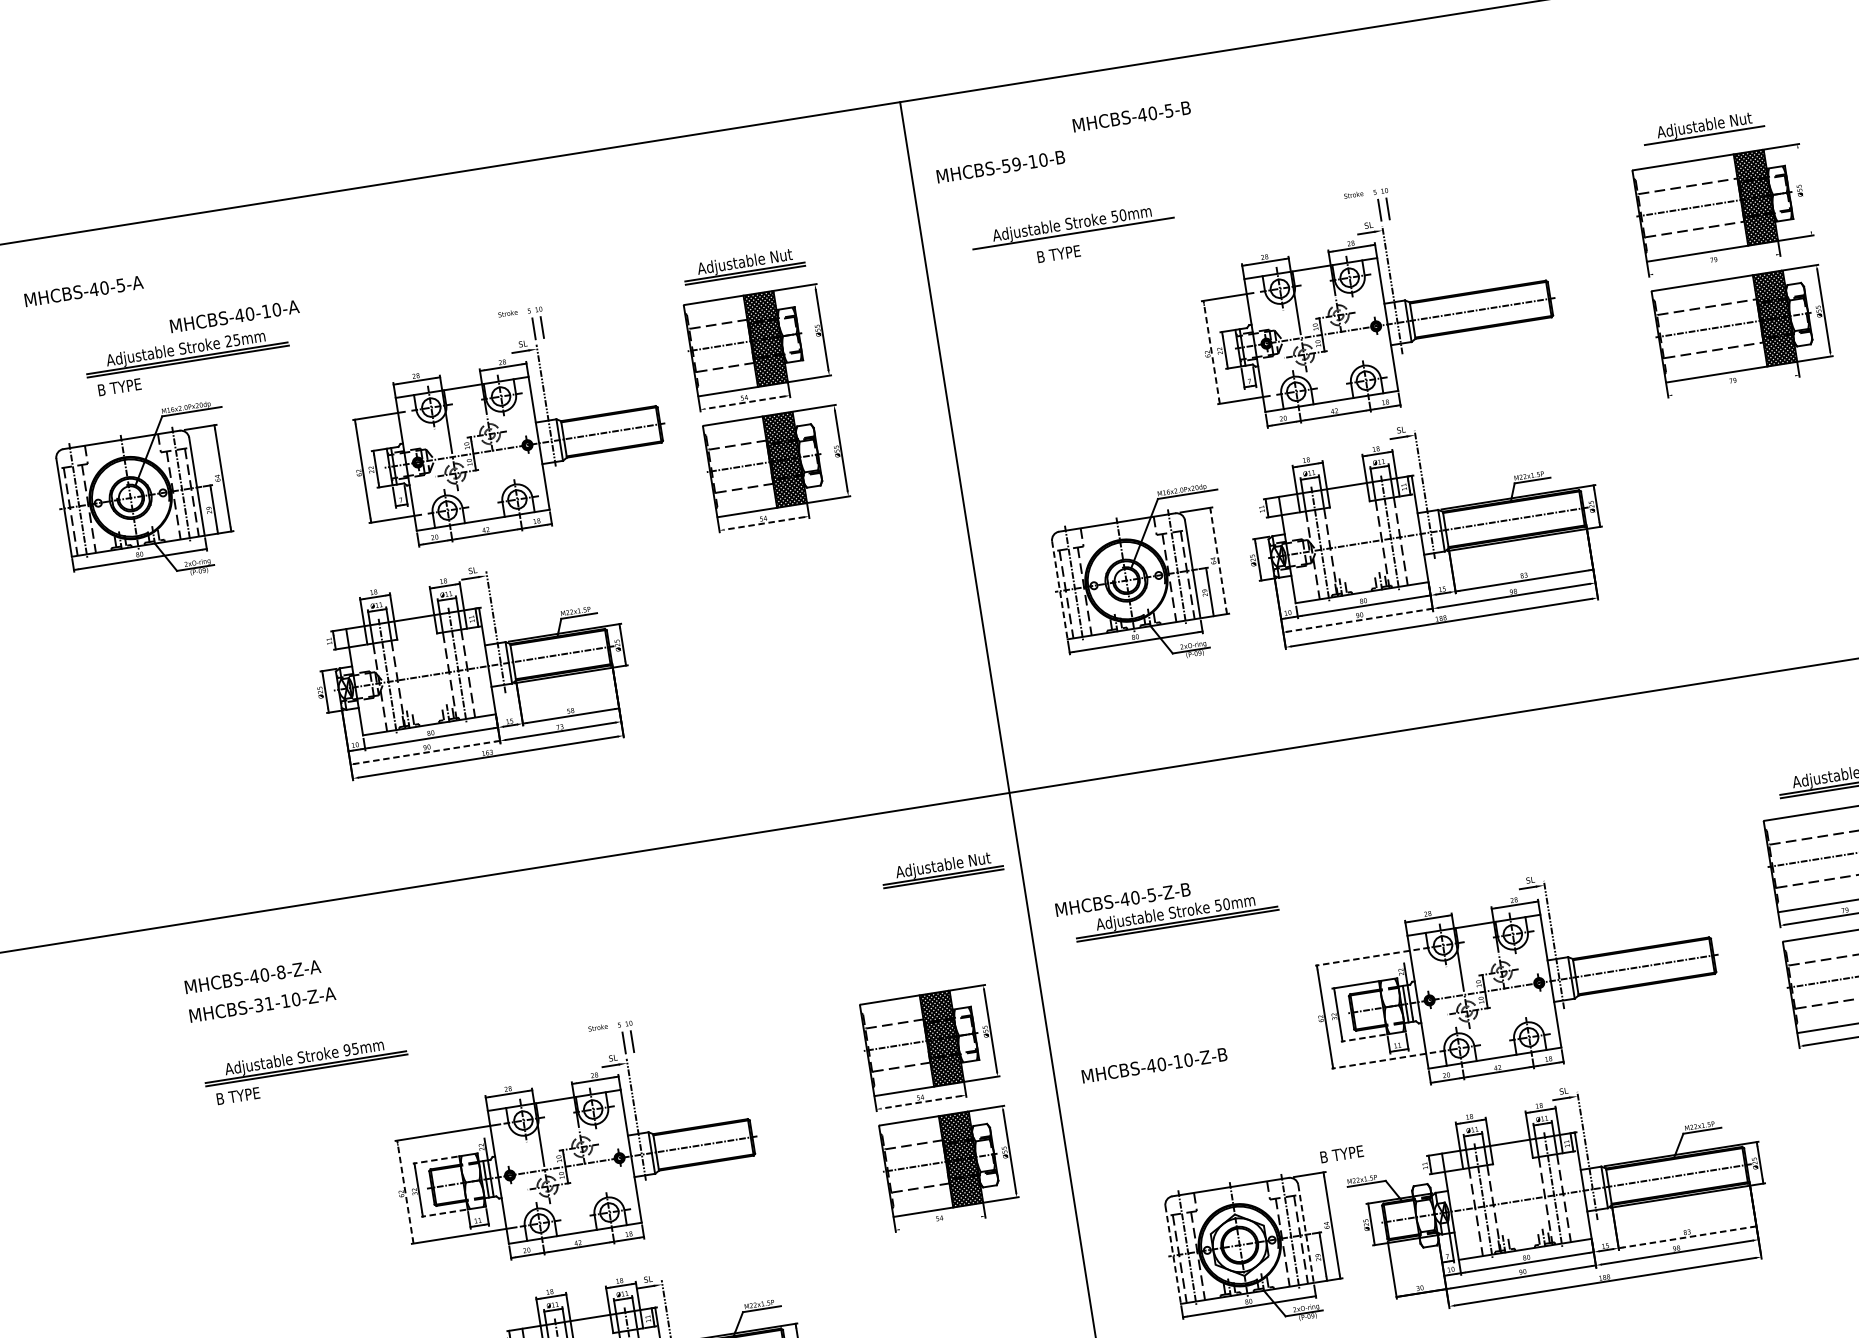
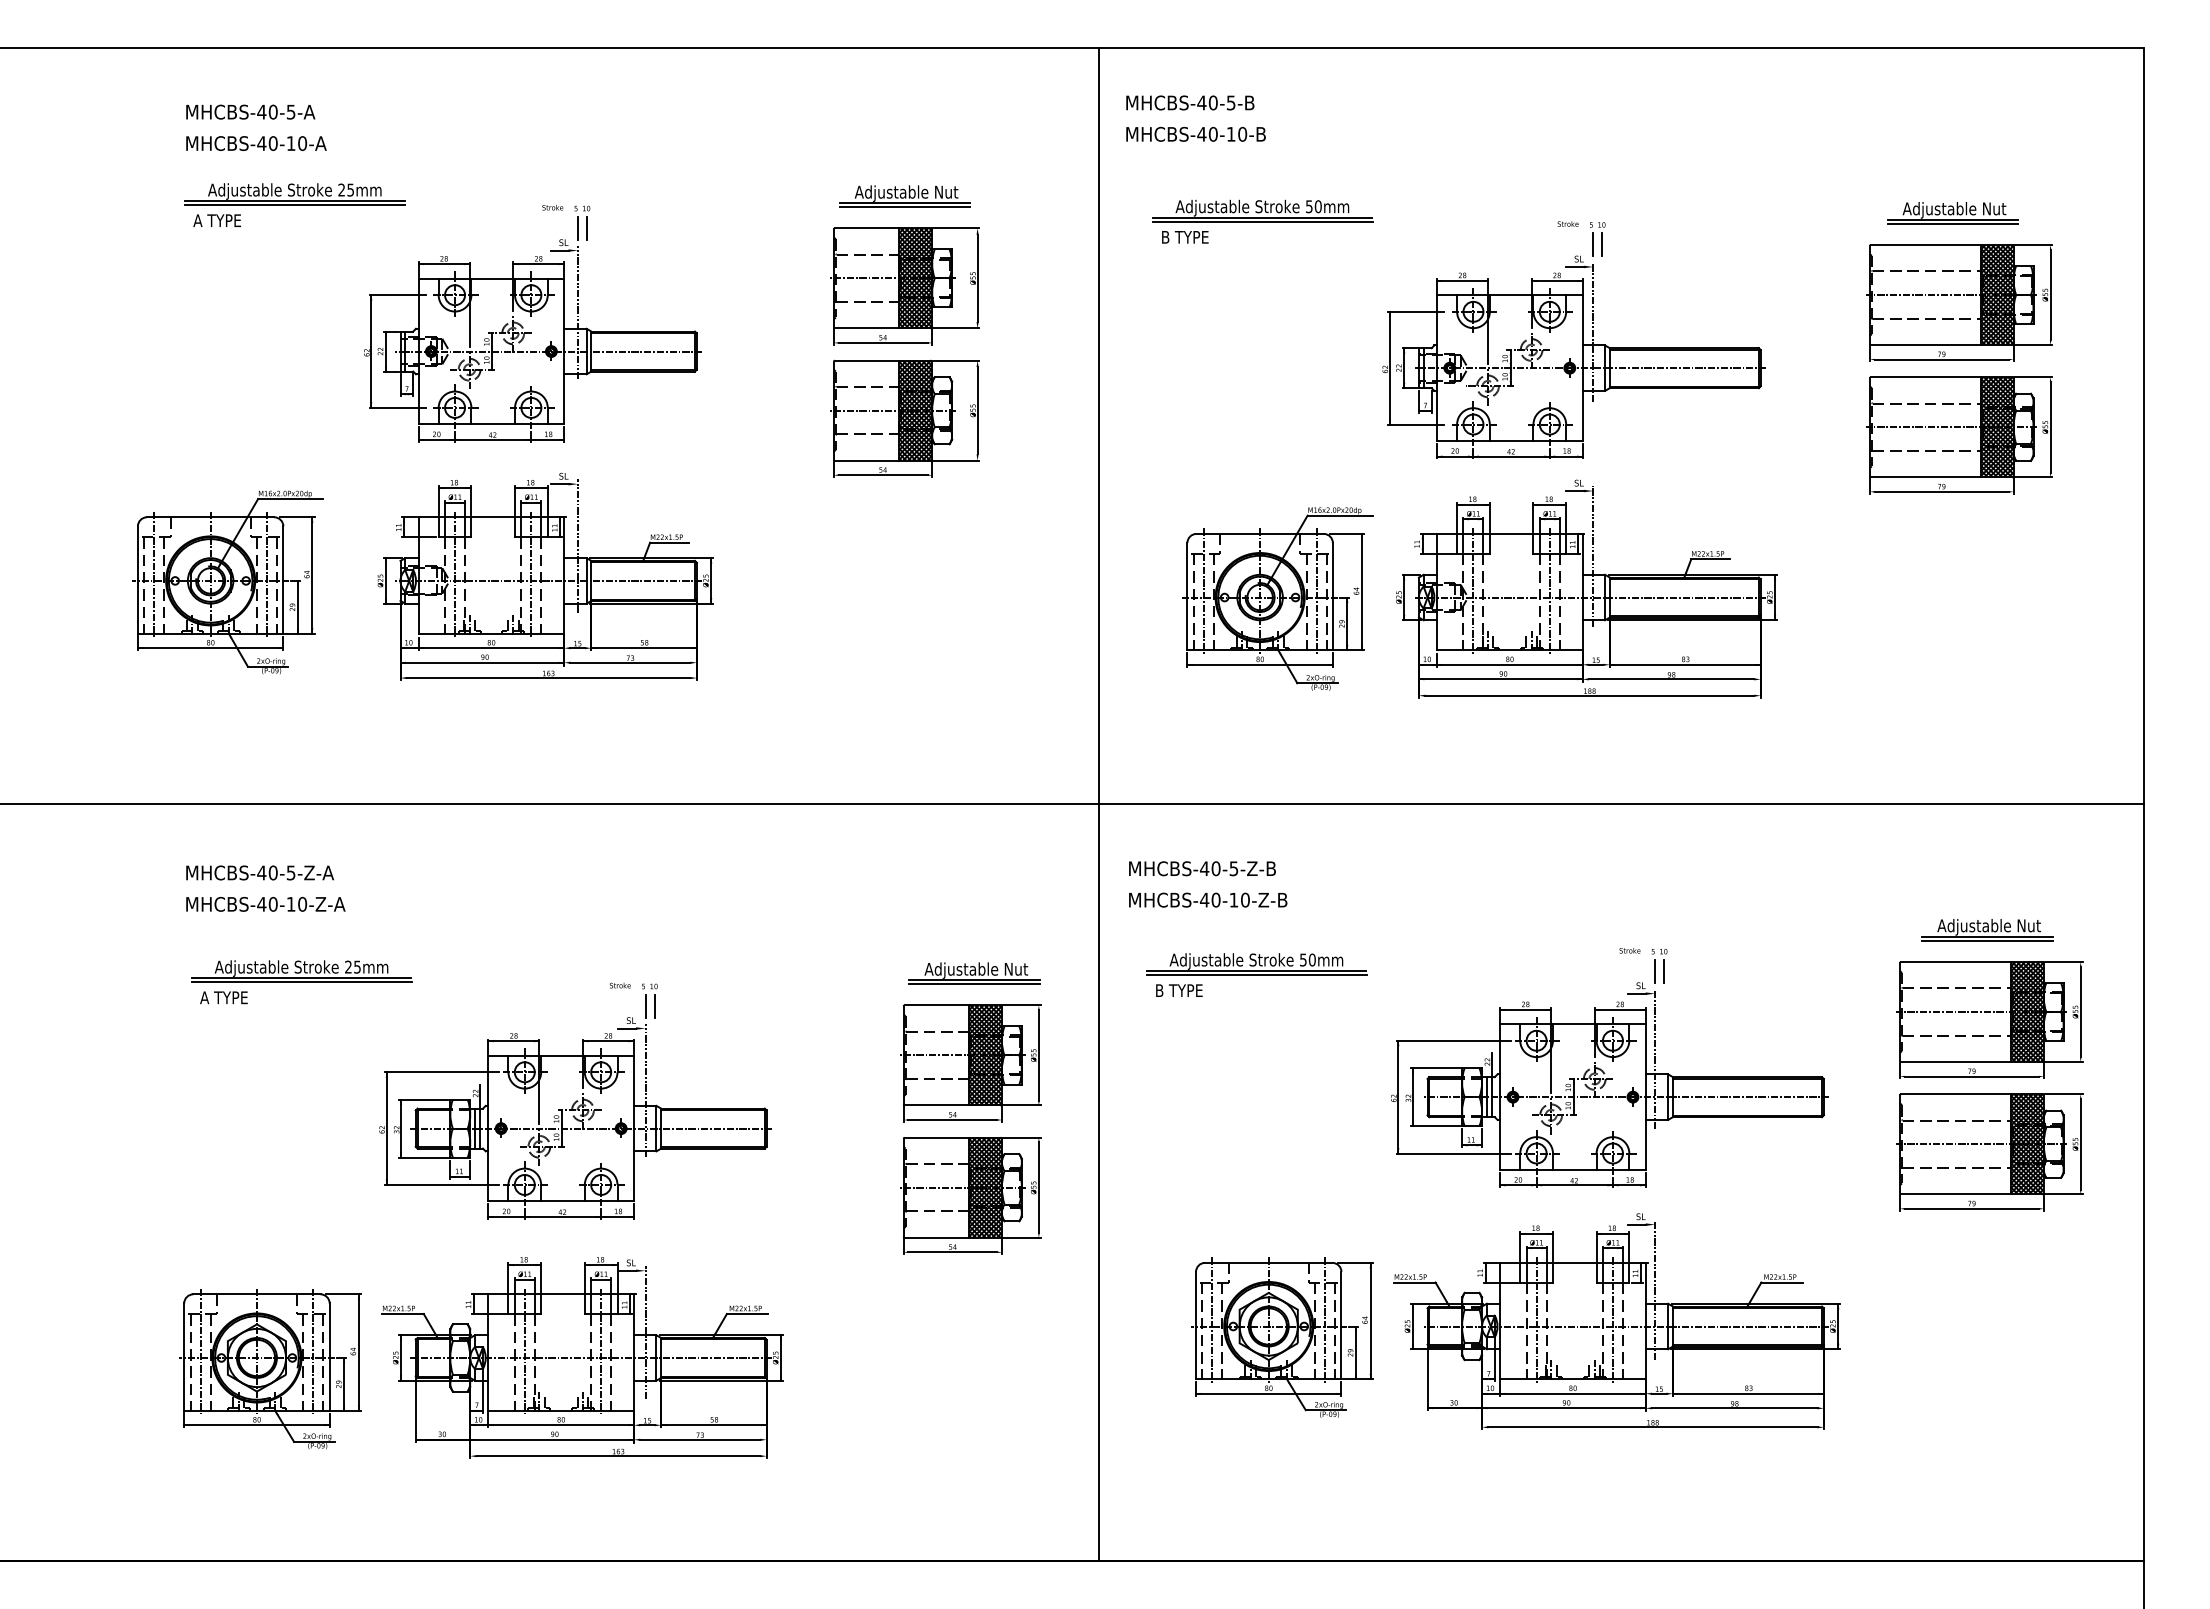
text: (1131, 116) -> (1190, 102), moved
line: (1704, 138) -> (1952, 223), added
text: (1011, 165) -> (1207, 134), MHCBS-59-10-B -> MHCBS-40-10-B
line: (1804, 189) -> (2050, 294), added
line: (1074, 236) -> (1262, 221), added
text: (1059, 254) -> (1185, 237), moved
line: (1714, 264) -> (1941, 359), added
text: (83, 290) -> (250, 111), moved
text: (234, 316) -> (256, 143), moved
line: (1211, 351) -> (1389, 367), dashed -> solid
line: (1733, 385) -> (1941, 491), added
text: (101, 389) -> (197, 220), B TYPE -> A TYPE
line: (745, 402) -> (883, 342), dashed -> solid
part: (506, 422) -> (532, 323), moved
part: (146, 497) -> (227, 582), moved
line: (764, 523) -> (883, 475), dashed -> solid
line: (1218, 560) -> (1361, 591), dashed -> solid
line: (1059, 590) -> (1187, 596), dashed -> solid
line: (1357, 620) -> (1500, 679), dashed -> solid
line: (425, 752) -> (482, 662), dashed -> solid
part: (1539, 859) -> (1654, 965), added
part: (942, 869) -> (974, 973), moved
text: (1122, 899) -> (1202, 868), moved
line: (1367, 957) -> (1453, 1040), dashed -> solid
text: (280, 972) -> (290, 872), MHCBS-40-8-Z-A -> MHCBS-40-5-Z-A
text: (263, 1003) -> (267, 903), MHCBS-31-10-Z-A -> MHCBS-40-10-Z-A
line: (1363, 1038) -> (1435, 1126), dashed -> solid
text: (347, 1049) -> (348, 966), 95mm -> 25mm
line: (1383, 1060) -> (1453, 1153), dashed -> solid
text: (1154, 1064) -> (1208, 899), moved
text: (220, 1098) -> (204, 997), B TYPE -> A TYPE
line: (921, 1102) -> (952, 1120), dashed -> solid
text: (1342, 1154) -> (1179, 990), moved
line: (434, 1160) -> (423, 1099), dashed -> solid
line: (405, 1192) -> (386, 1128), dashed -> solid
line: (443, 1213) -> (423, 1157), dashed -> solid
line: (940, 1223) -> (952, 1252), added
line: (1306, 1233) -> (1341, 1325), dashed -> solid
line: (1686, 1237) -> (1747, 1393), dashed -> solid
line: (1173, 1254) -> (1196, 1325), dashed -> solid

